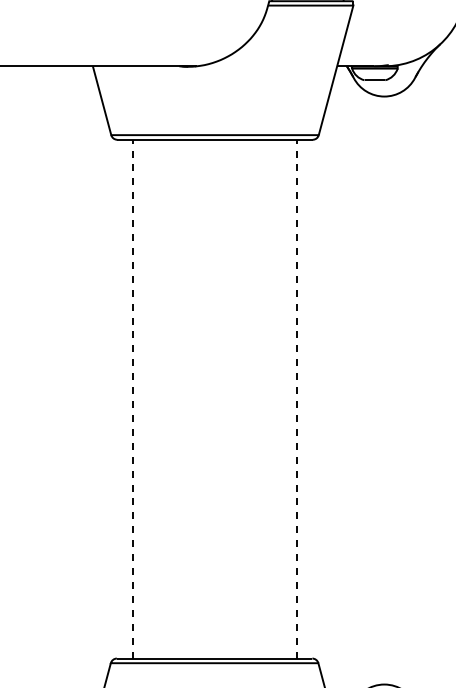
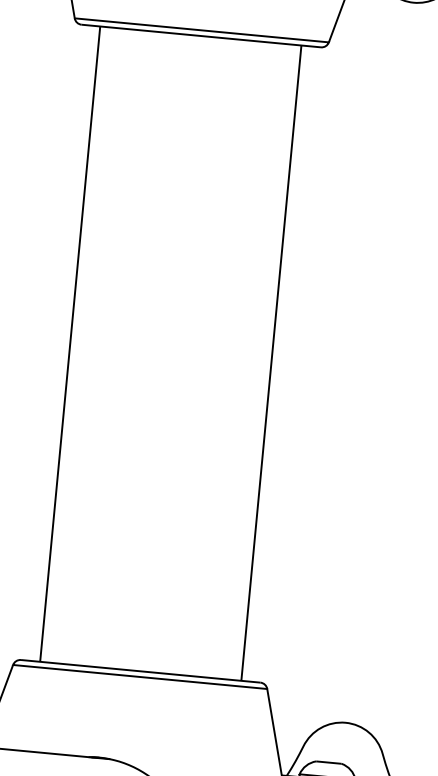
line: (132, 398) -> (70, 343), dashed -> solid
line: (296, 398) -> (271, 362), dashed -> solid

